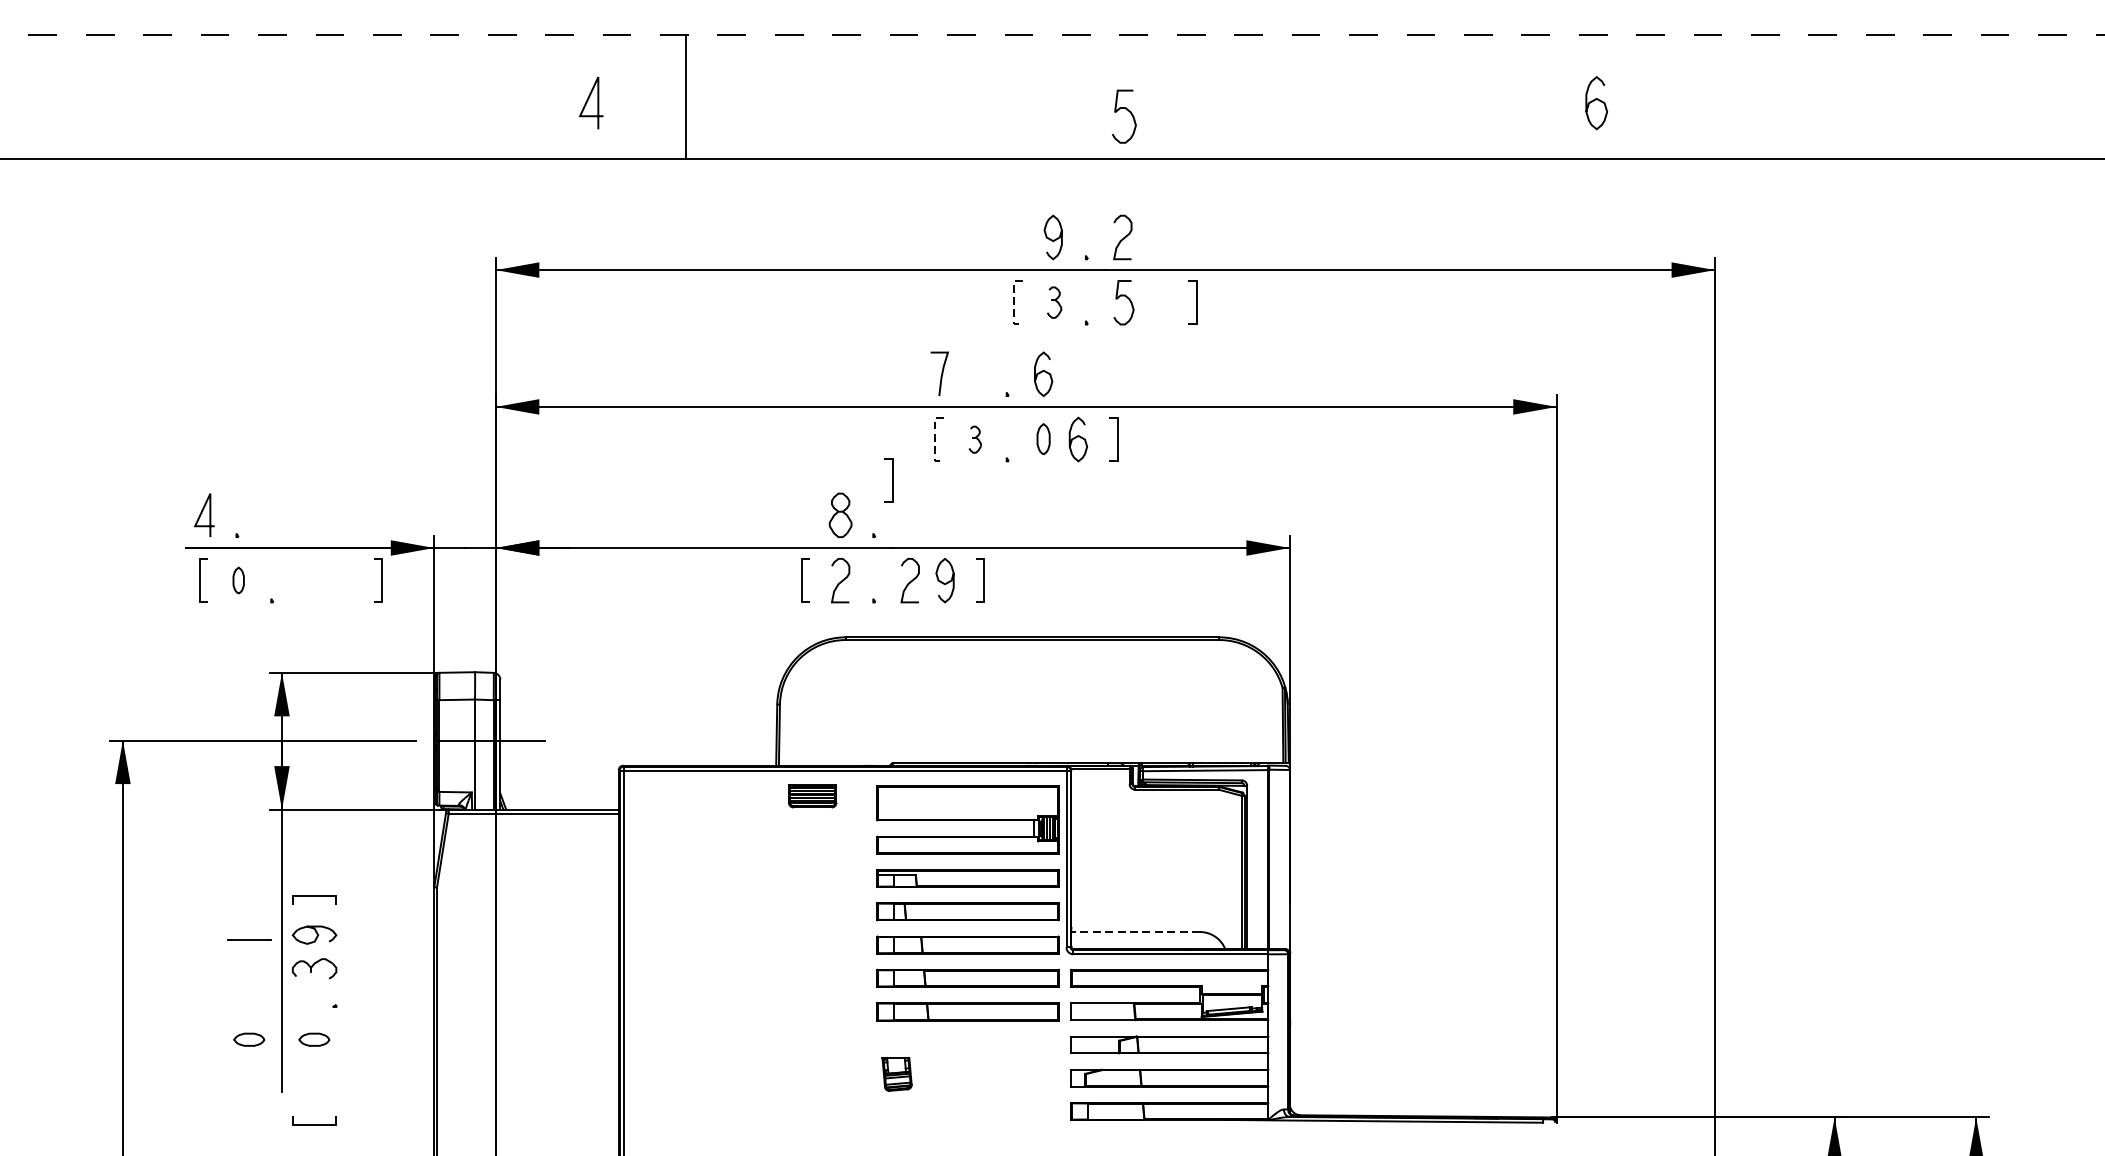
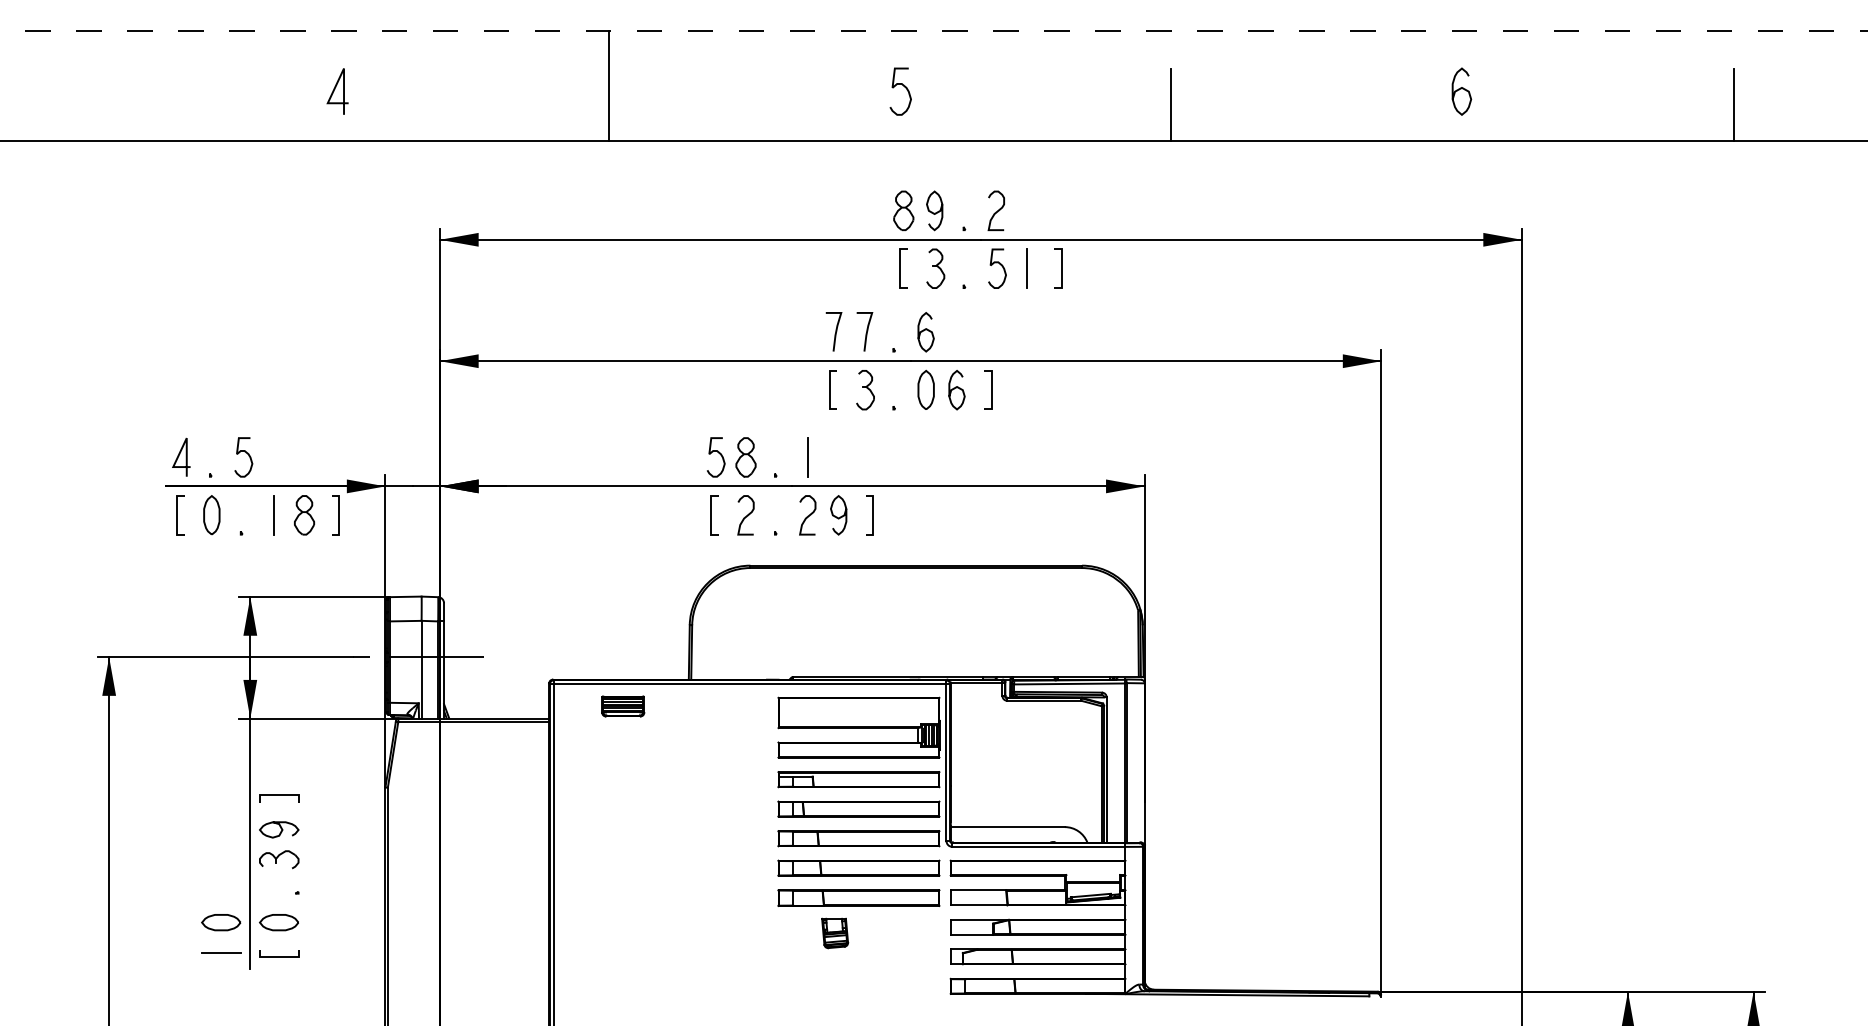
line: (588, 100) -> (335, 89), moved
curve: (1596, 100) -> (1461, 89), moved
curve: (1128, 111) -> (904, 87), moved
line: (1320, 118) -> (1171, 105), added
line: (1953, 118) -> (1733, 105), added
part: (1018, 237) -> (903, 210), added
part: (1054, 302) -> (935, 268), size x1.43
line: (1157, 302) -> (1027, 268), added
line: (1013, 303) -> (899, 269), dashed -> solid
curve: (976, 373) -> (866, 331), added
part: (1042, 438) -> (925, 389), size x1.43
line: (934, 439) -> (829, 390), dashed -> solid
part: (975, 439) -> (865, 390), size x1.67
line: (891, 480) -> (791, 426), removed
curve: (277, 510) -> (246, 453), added
curve: (810, 512) -> (719, 454), added
line: (909, 515) -> (807, 457), added
part: (238, 580) -> (211, 515), size x1.67
line: (308, 580) -> (273, 515), added
part: (343, 580) -> (304, 515), added
part: (813, 796) -> (623, 706), moved
line: (1135, 932) -> (1007, 827), dashed -> solid
line: (249, 939) -> (221, 952), moved
part: (249, 1039) -> (221, 922), size x1.43
part: (313, 1039) -> (278, 922), size x1.43
part: (897, 1074) -> (835, 933), moved
line: (314, 1124) -> (279, 956), moved

